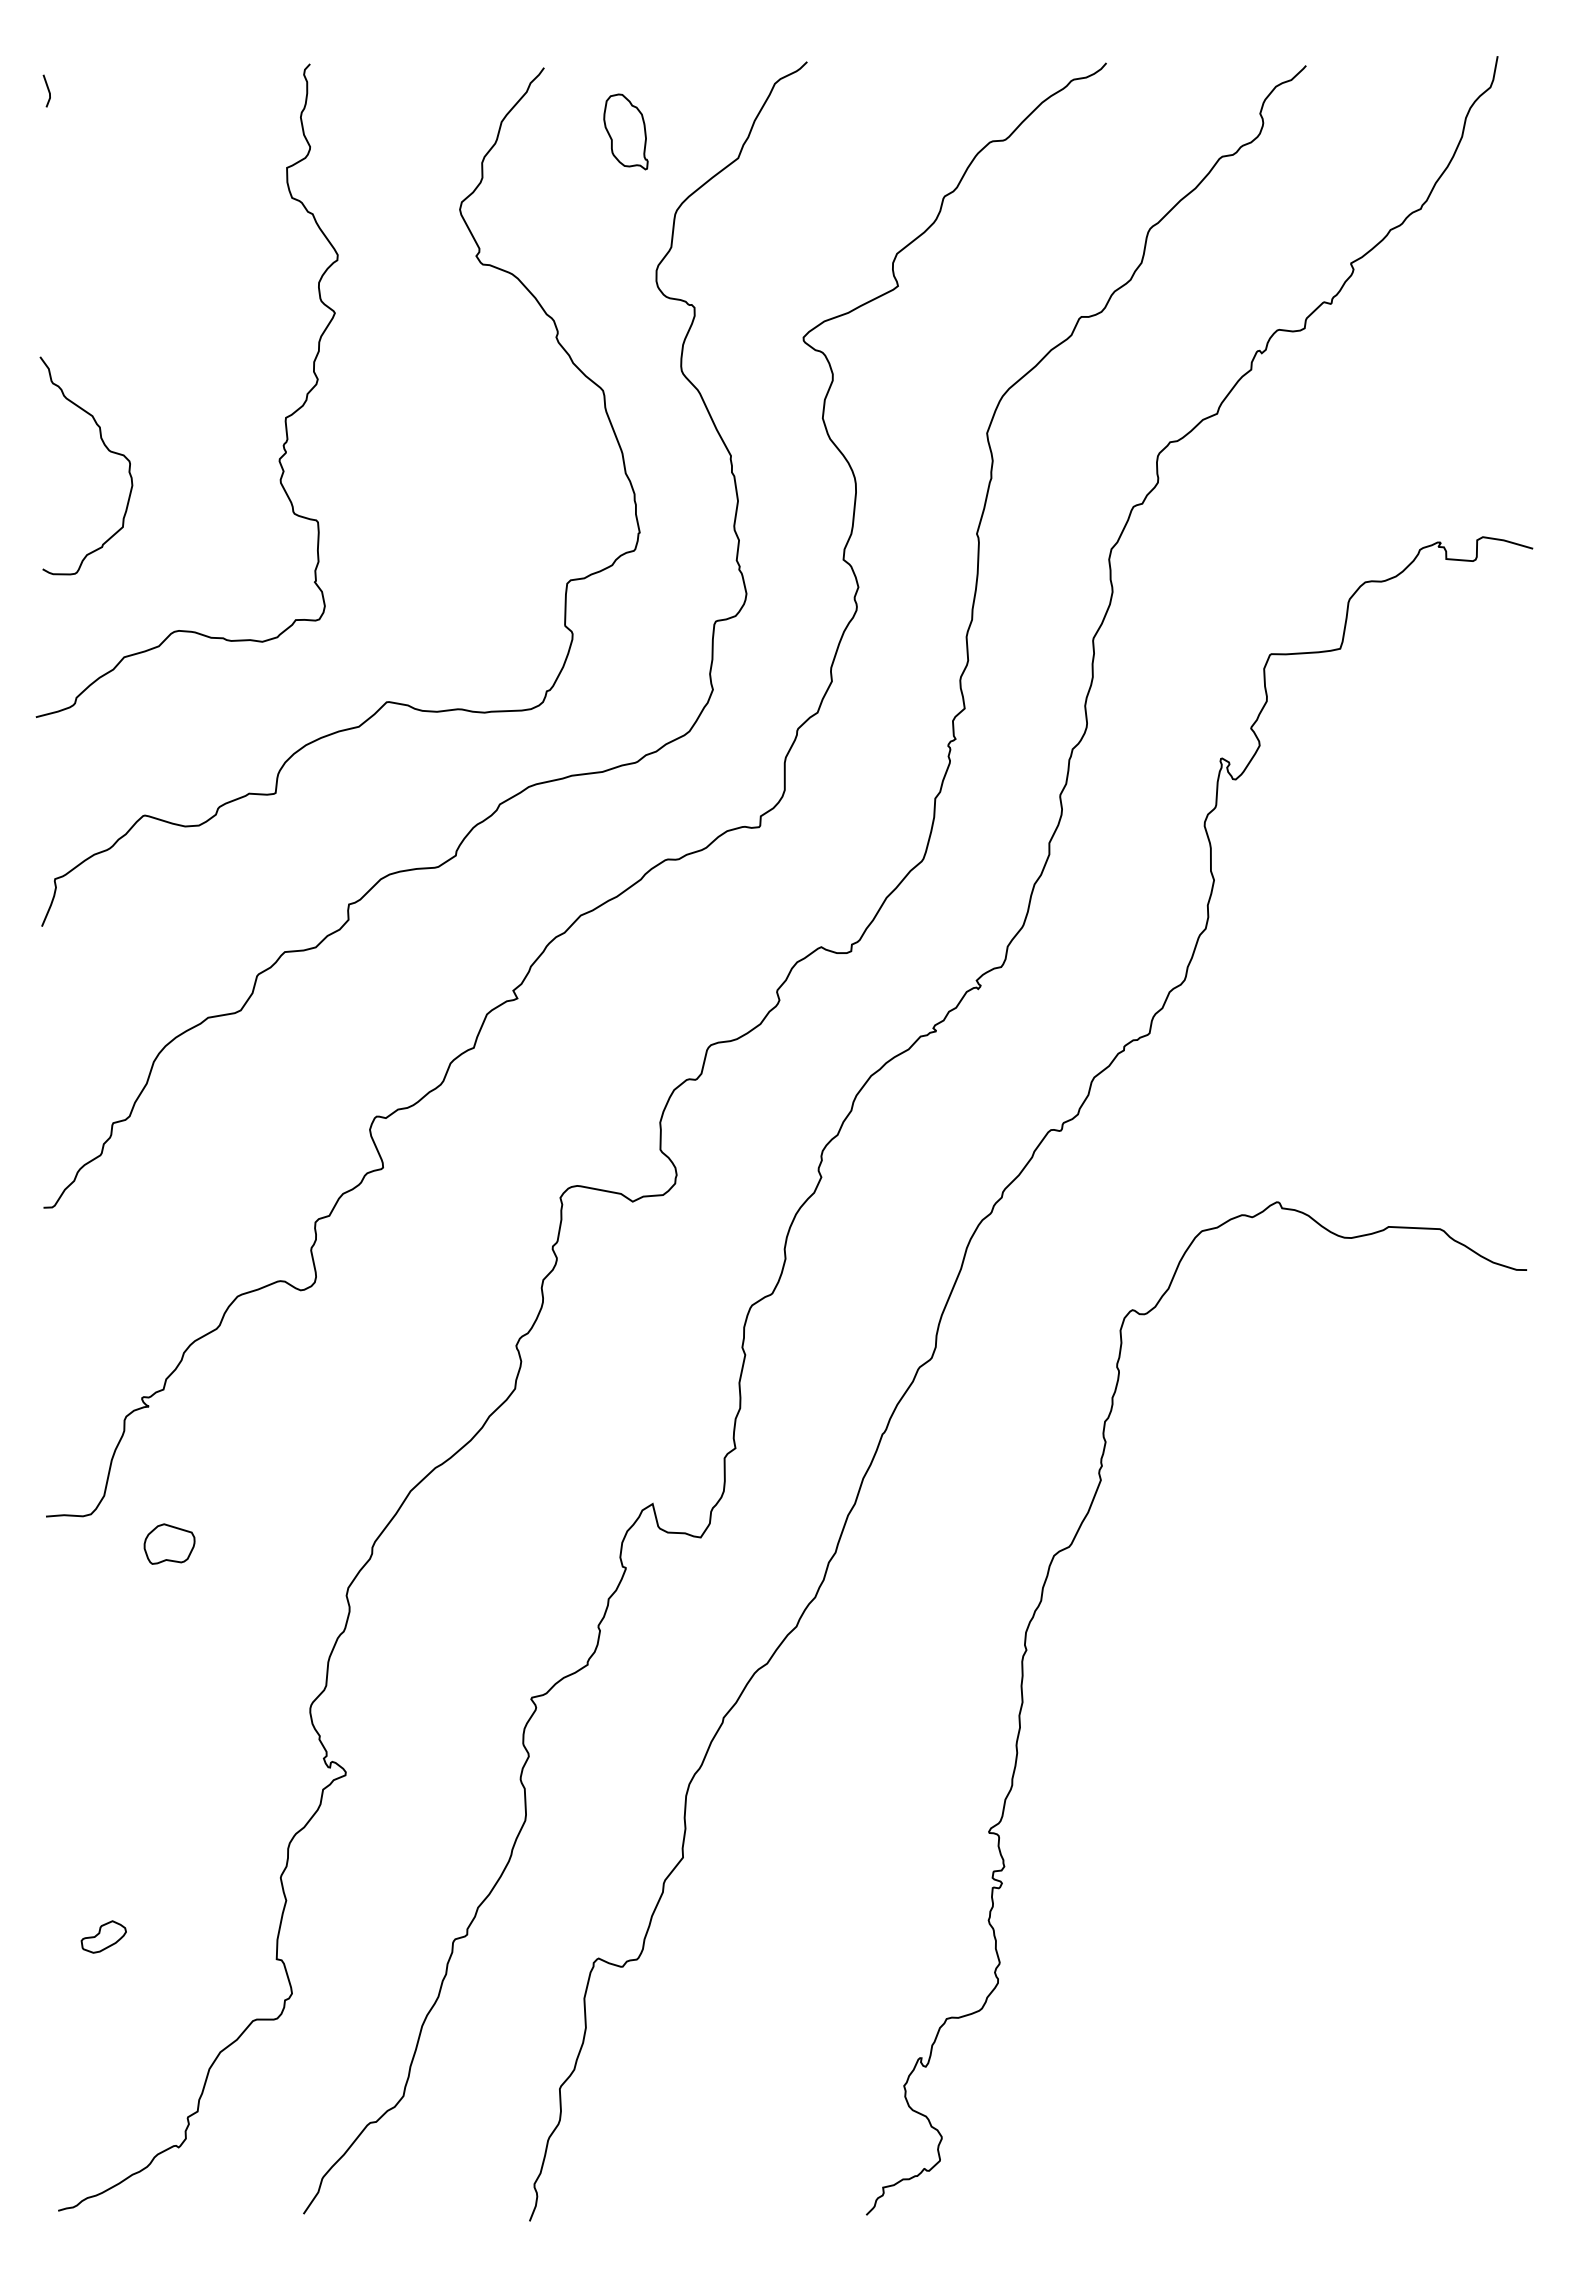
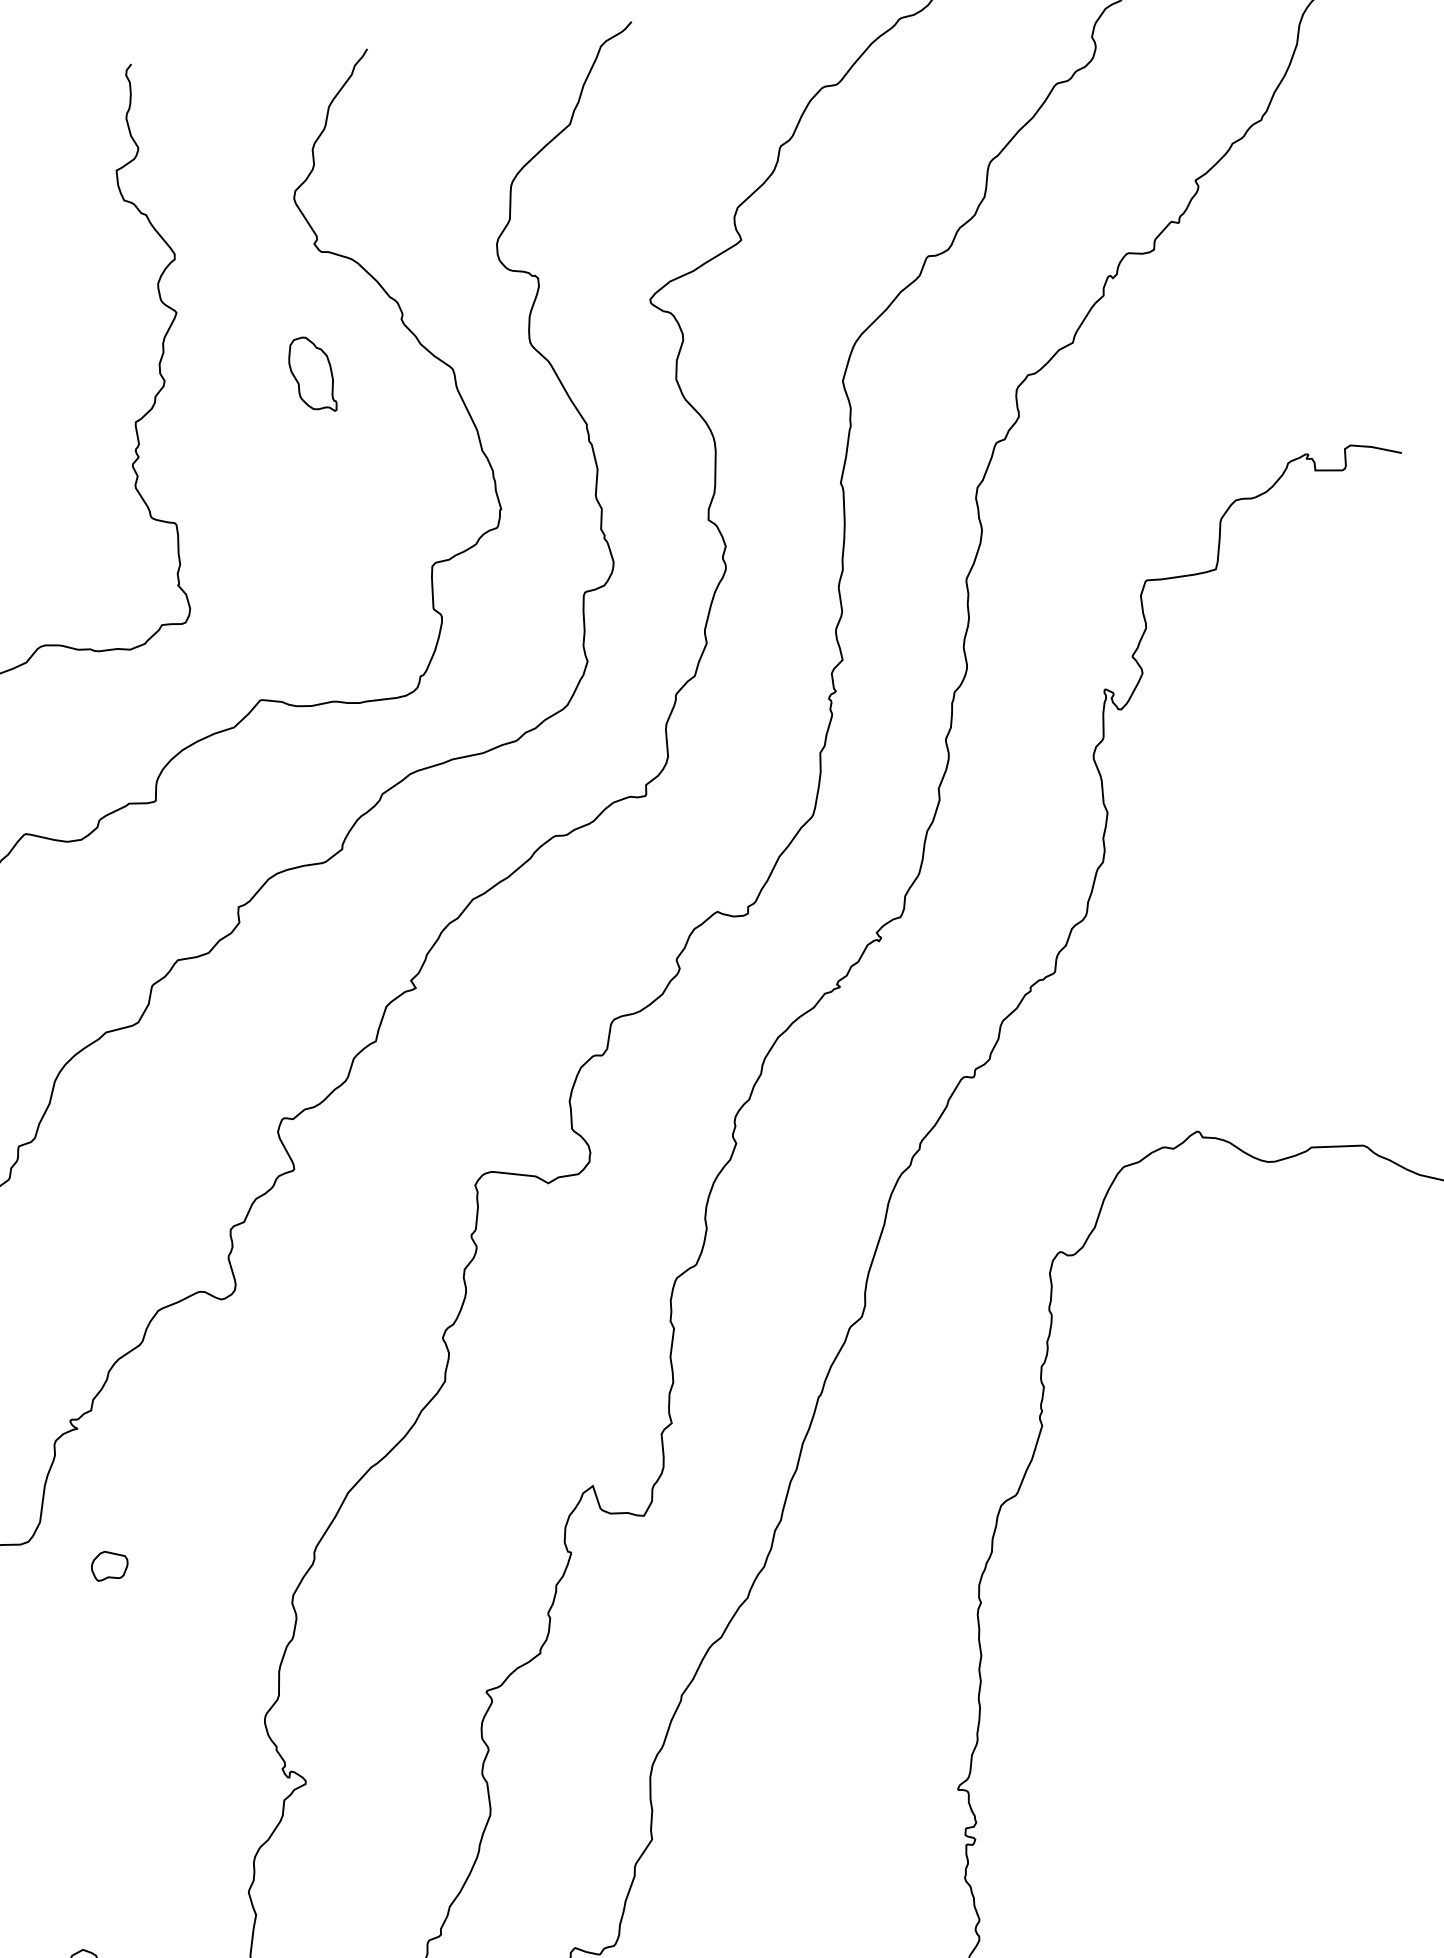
part: (625, 131) -> (311, 374), moved
part: (169, 1544) -> (109, 1565), size x0.71

